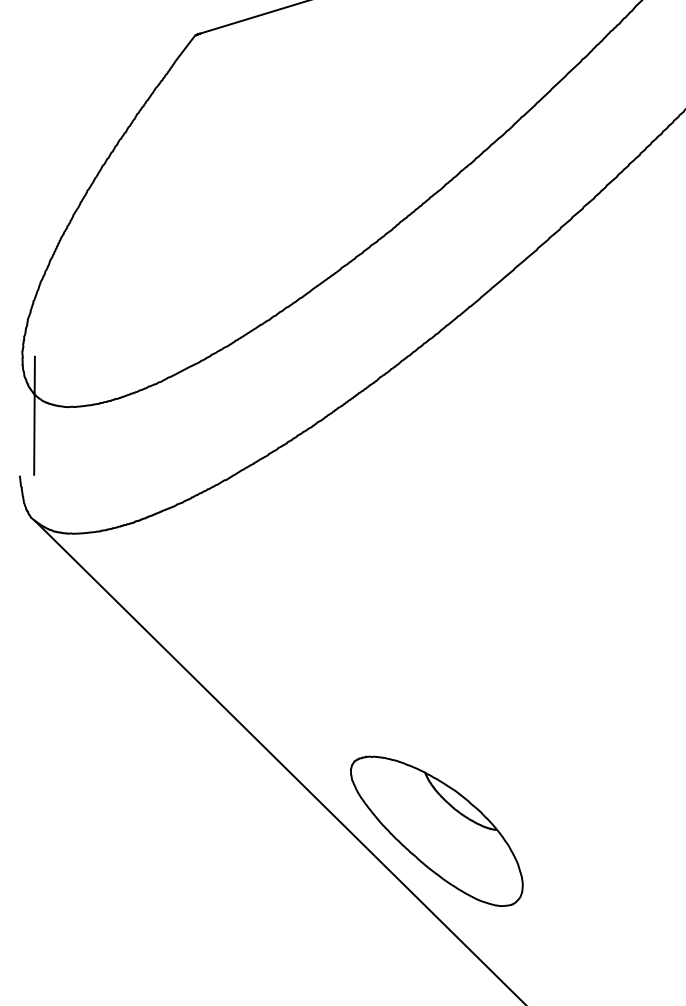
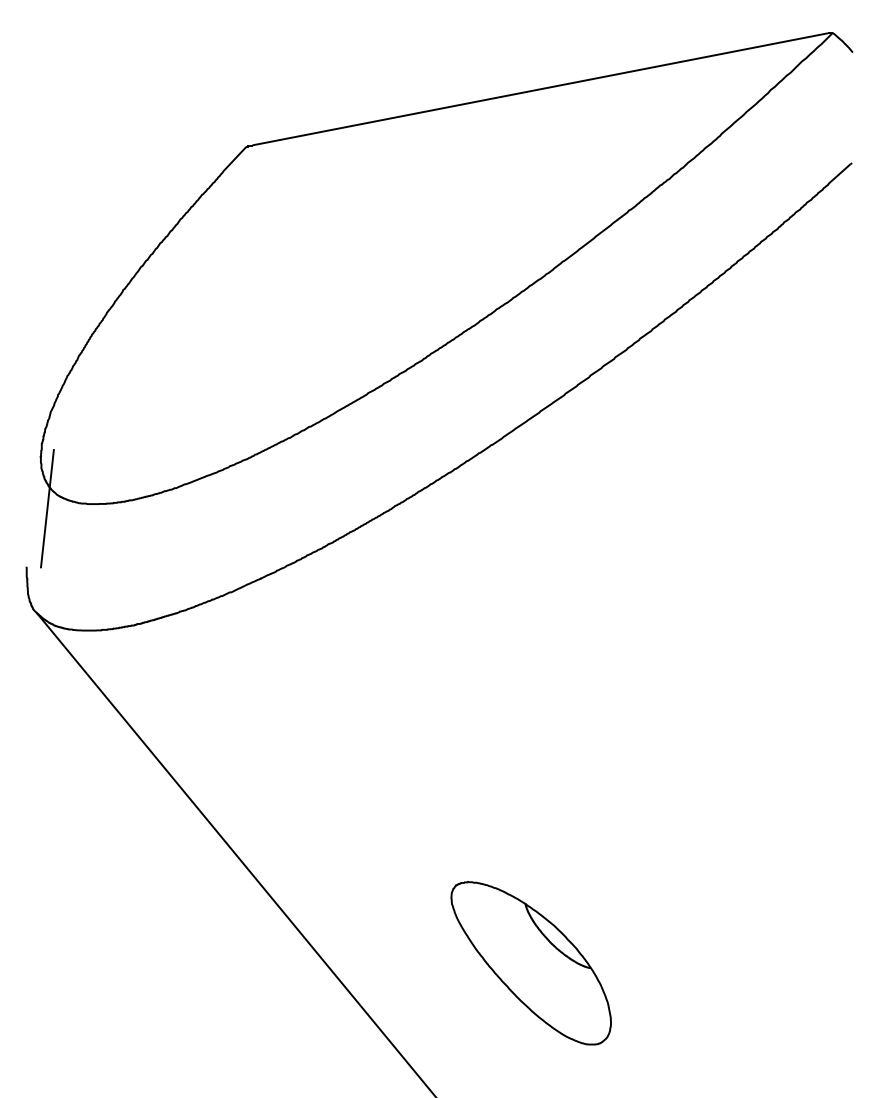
part: (436, 831) -> (530, 963), moved

